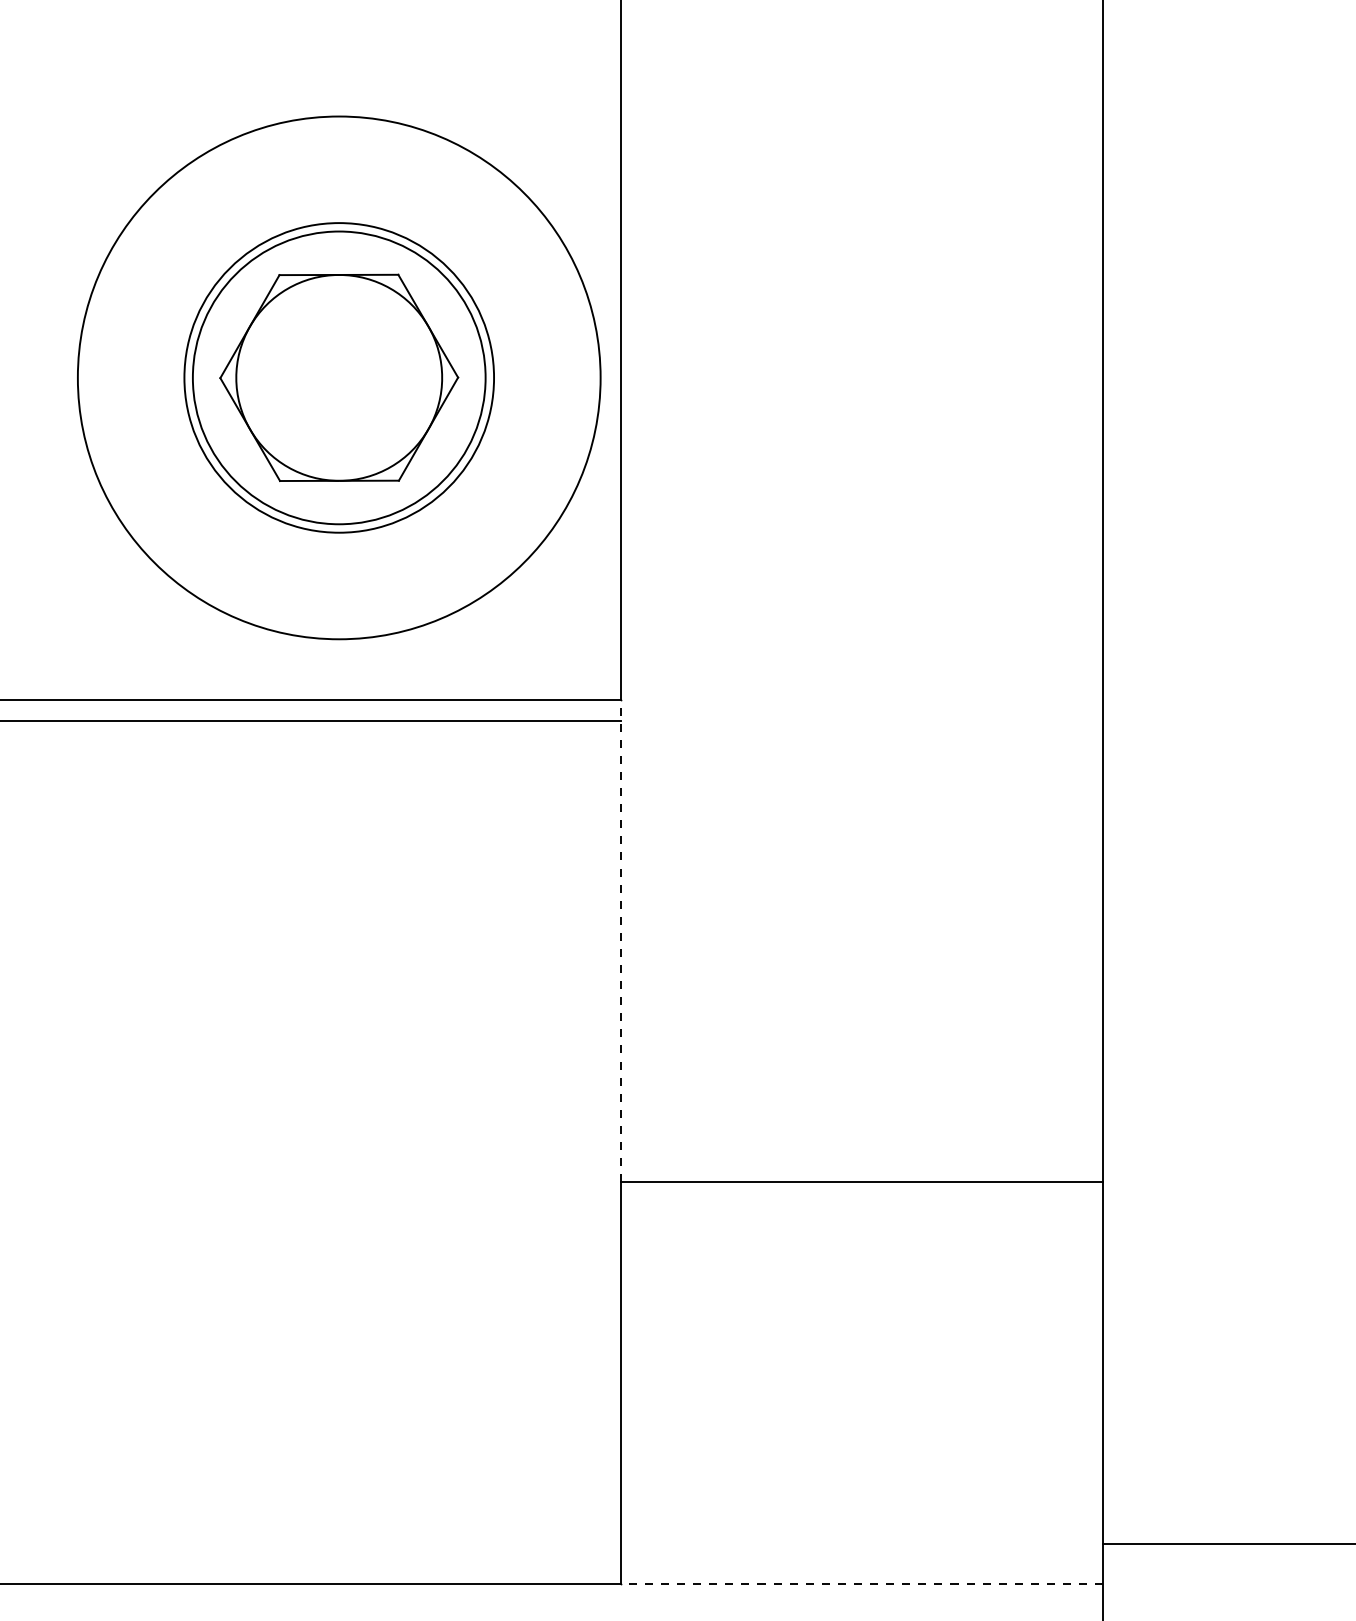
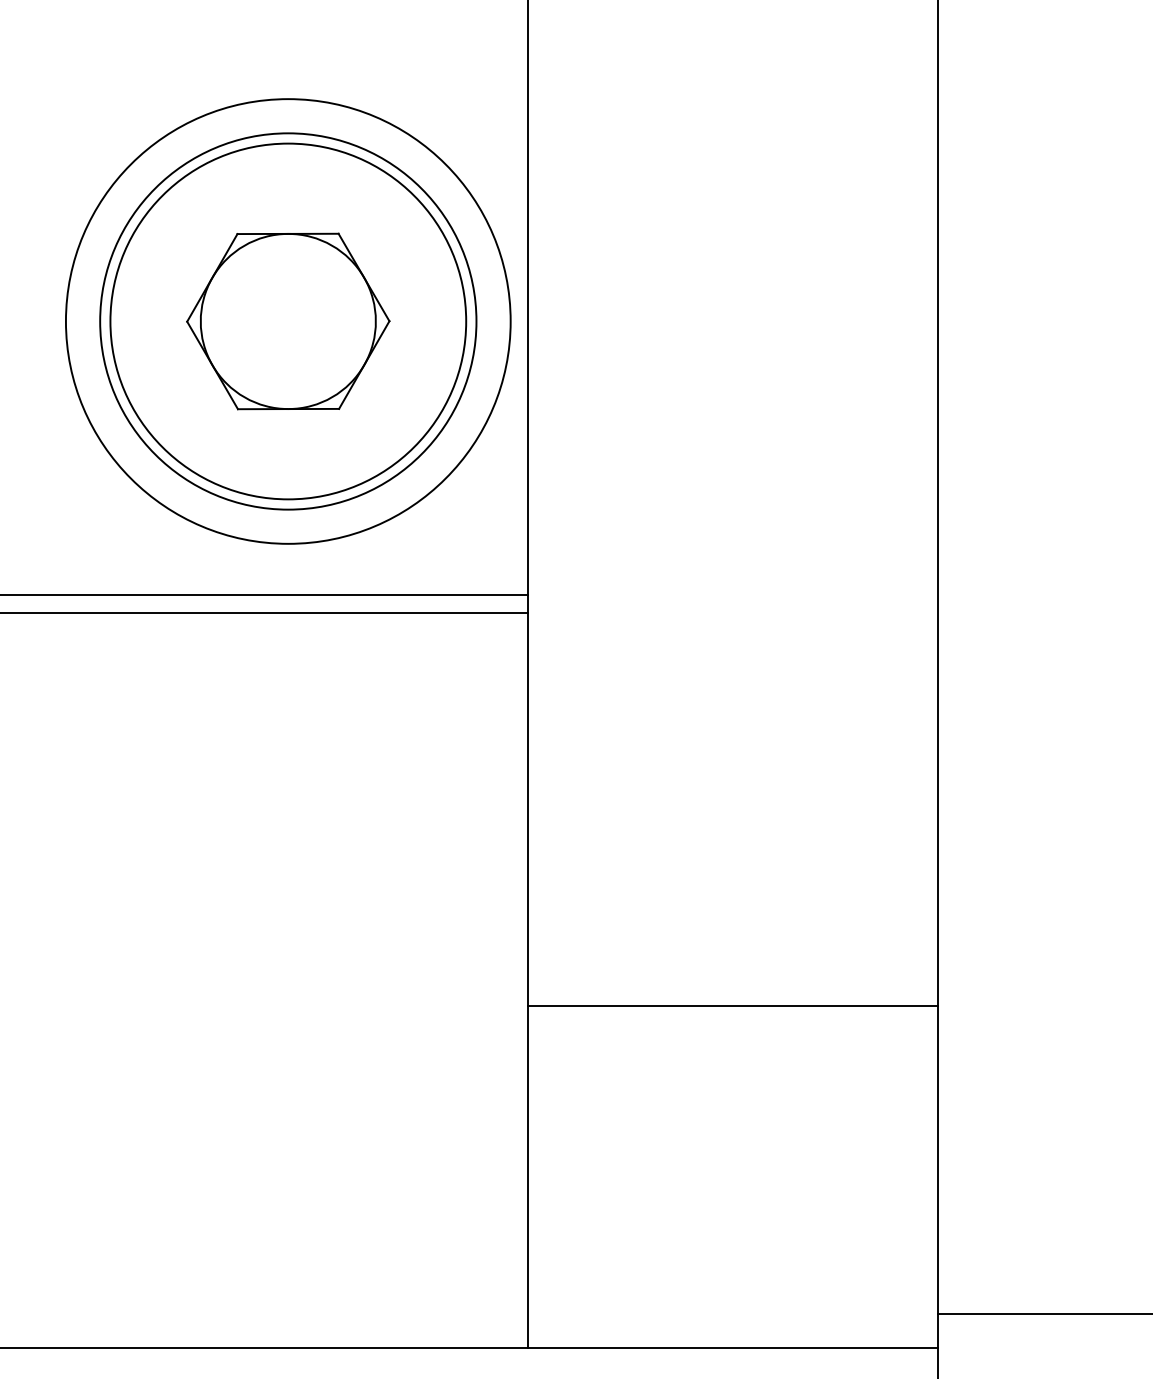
circle: (339, 377) -> (288, 321), size x1.43
circle: (339, 377) -> (288, 321), size x1.43
line: (620, 940) -> (527, 800), dashed -> solid
line: (861, 1584) -> (732, 1347), dashed -> solid

